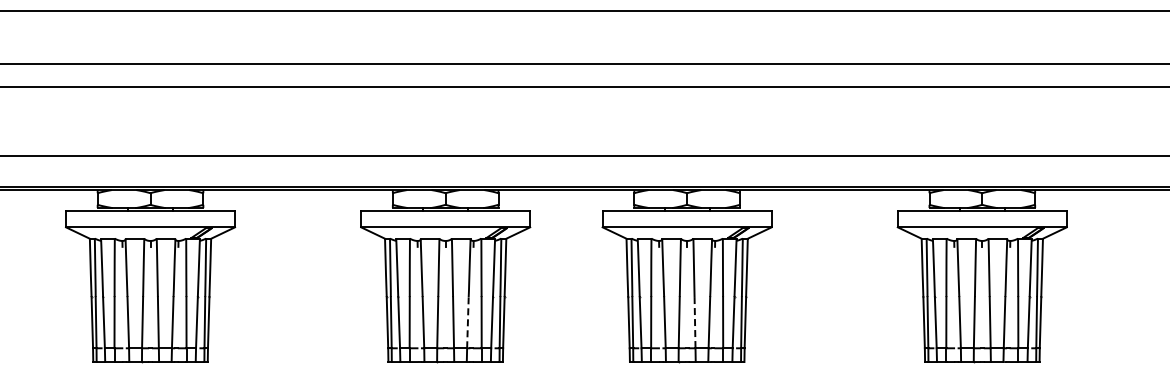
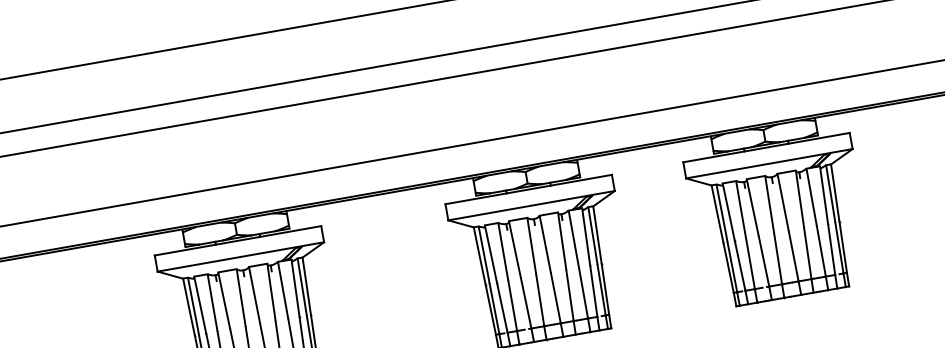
line: (467, 322) -> (569, 295), dashed -> solid
line: (695, 322) -> (794, 256), dashed -> solid

